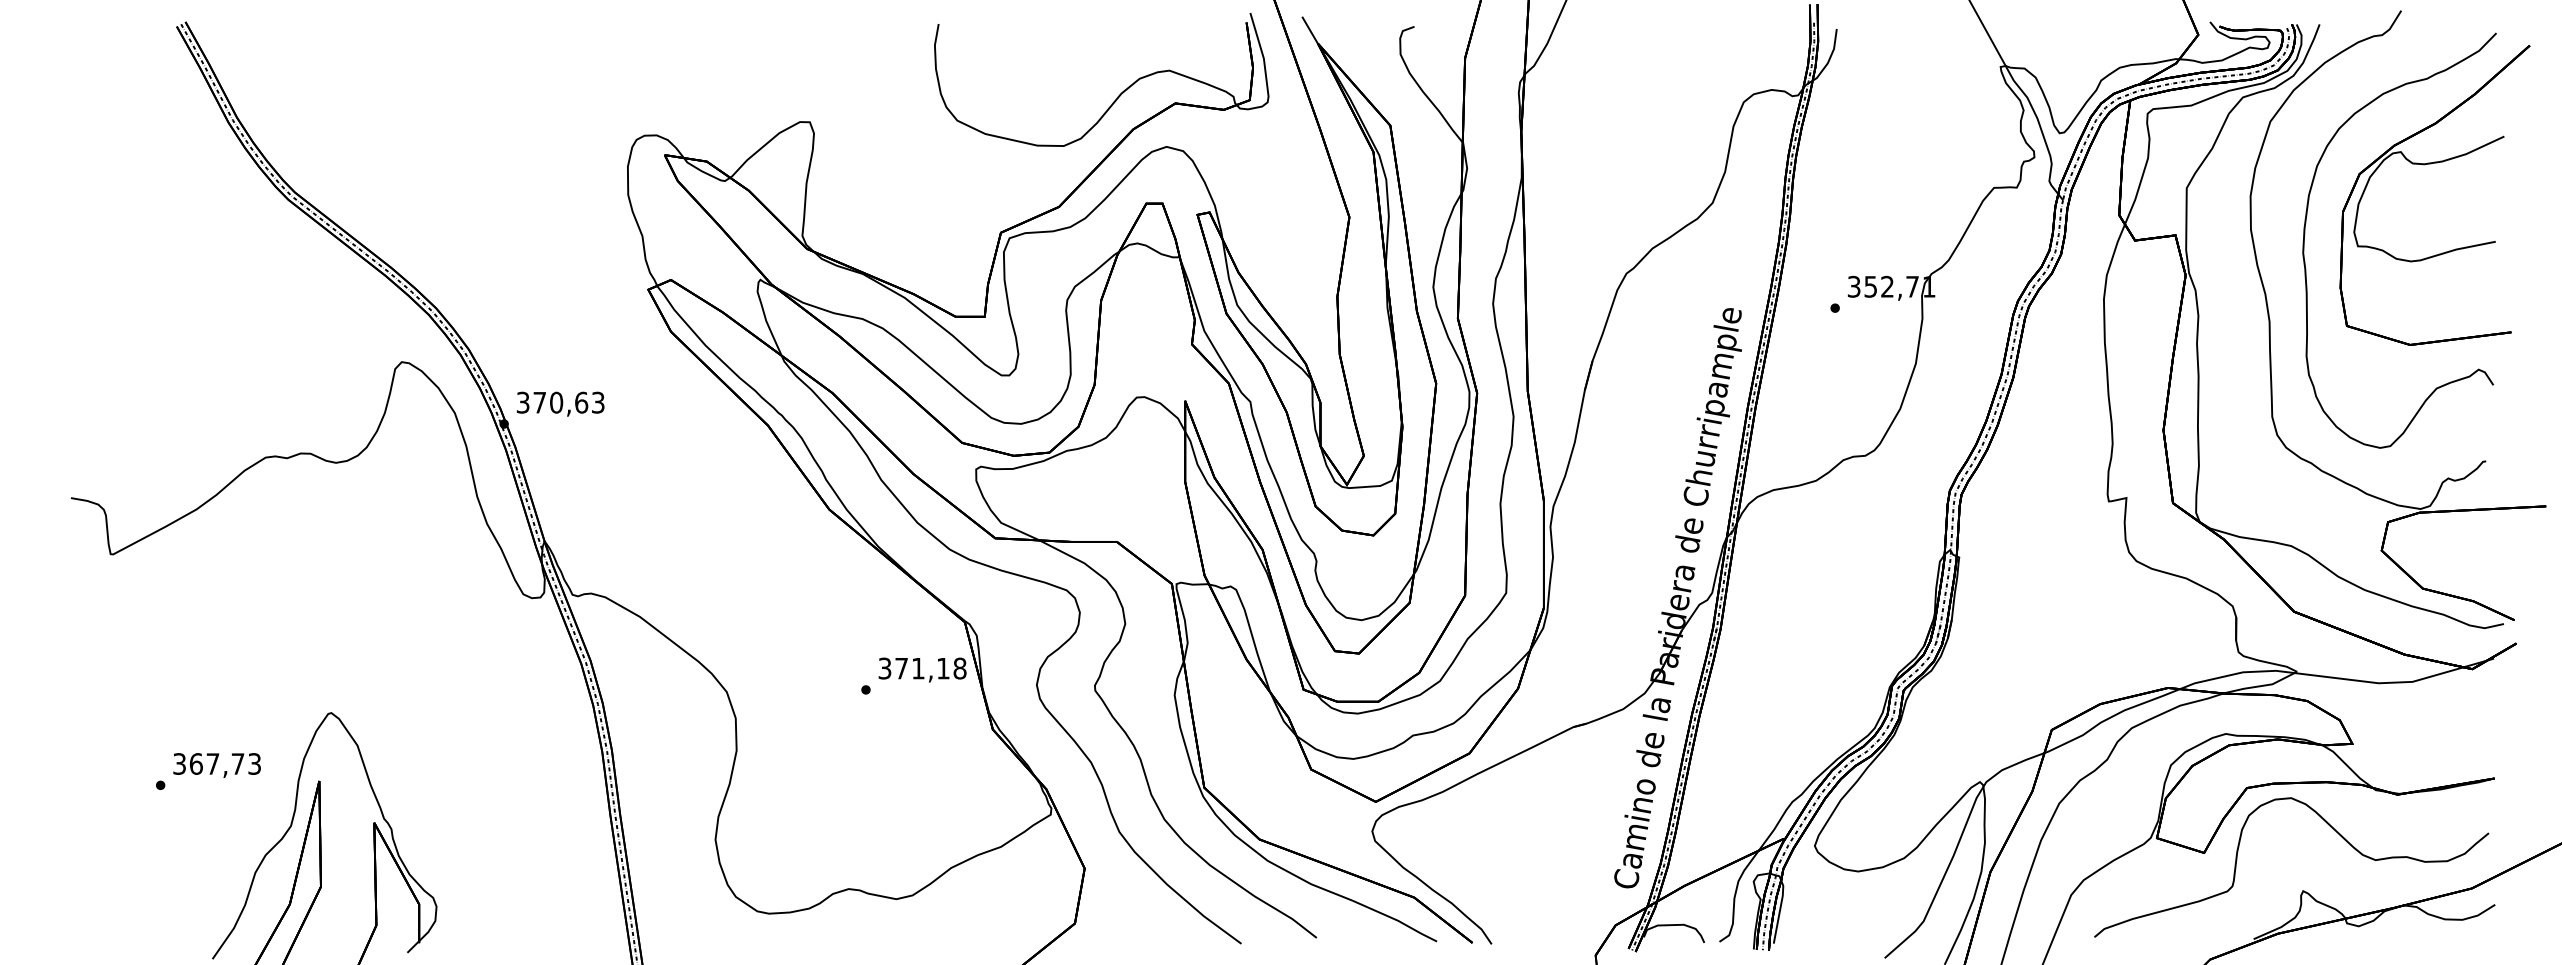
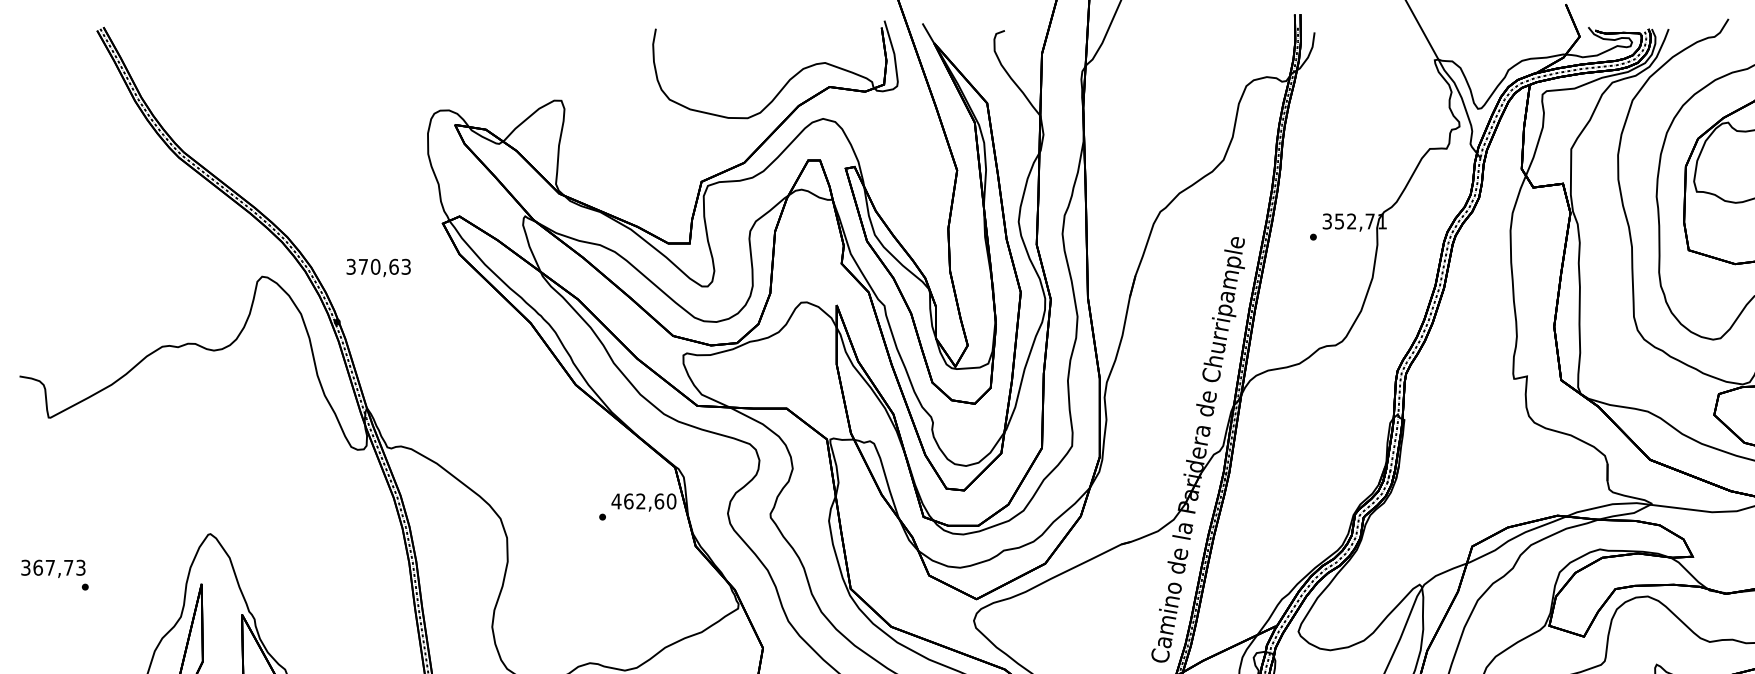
text: (560, 403) -> (378, 267), moved
text: (922, 668) -> (644, 501), 371,18 -> 462,60
text: (216, 765) -> (52, 568), moved

